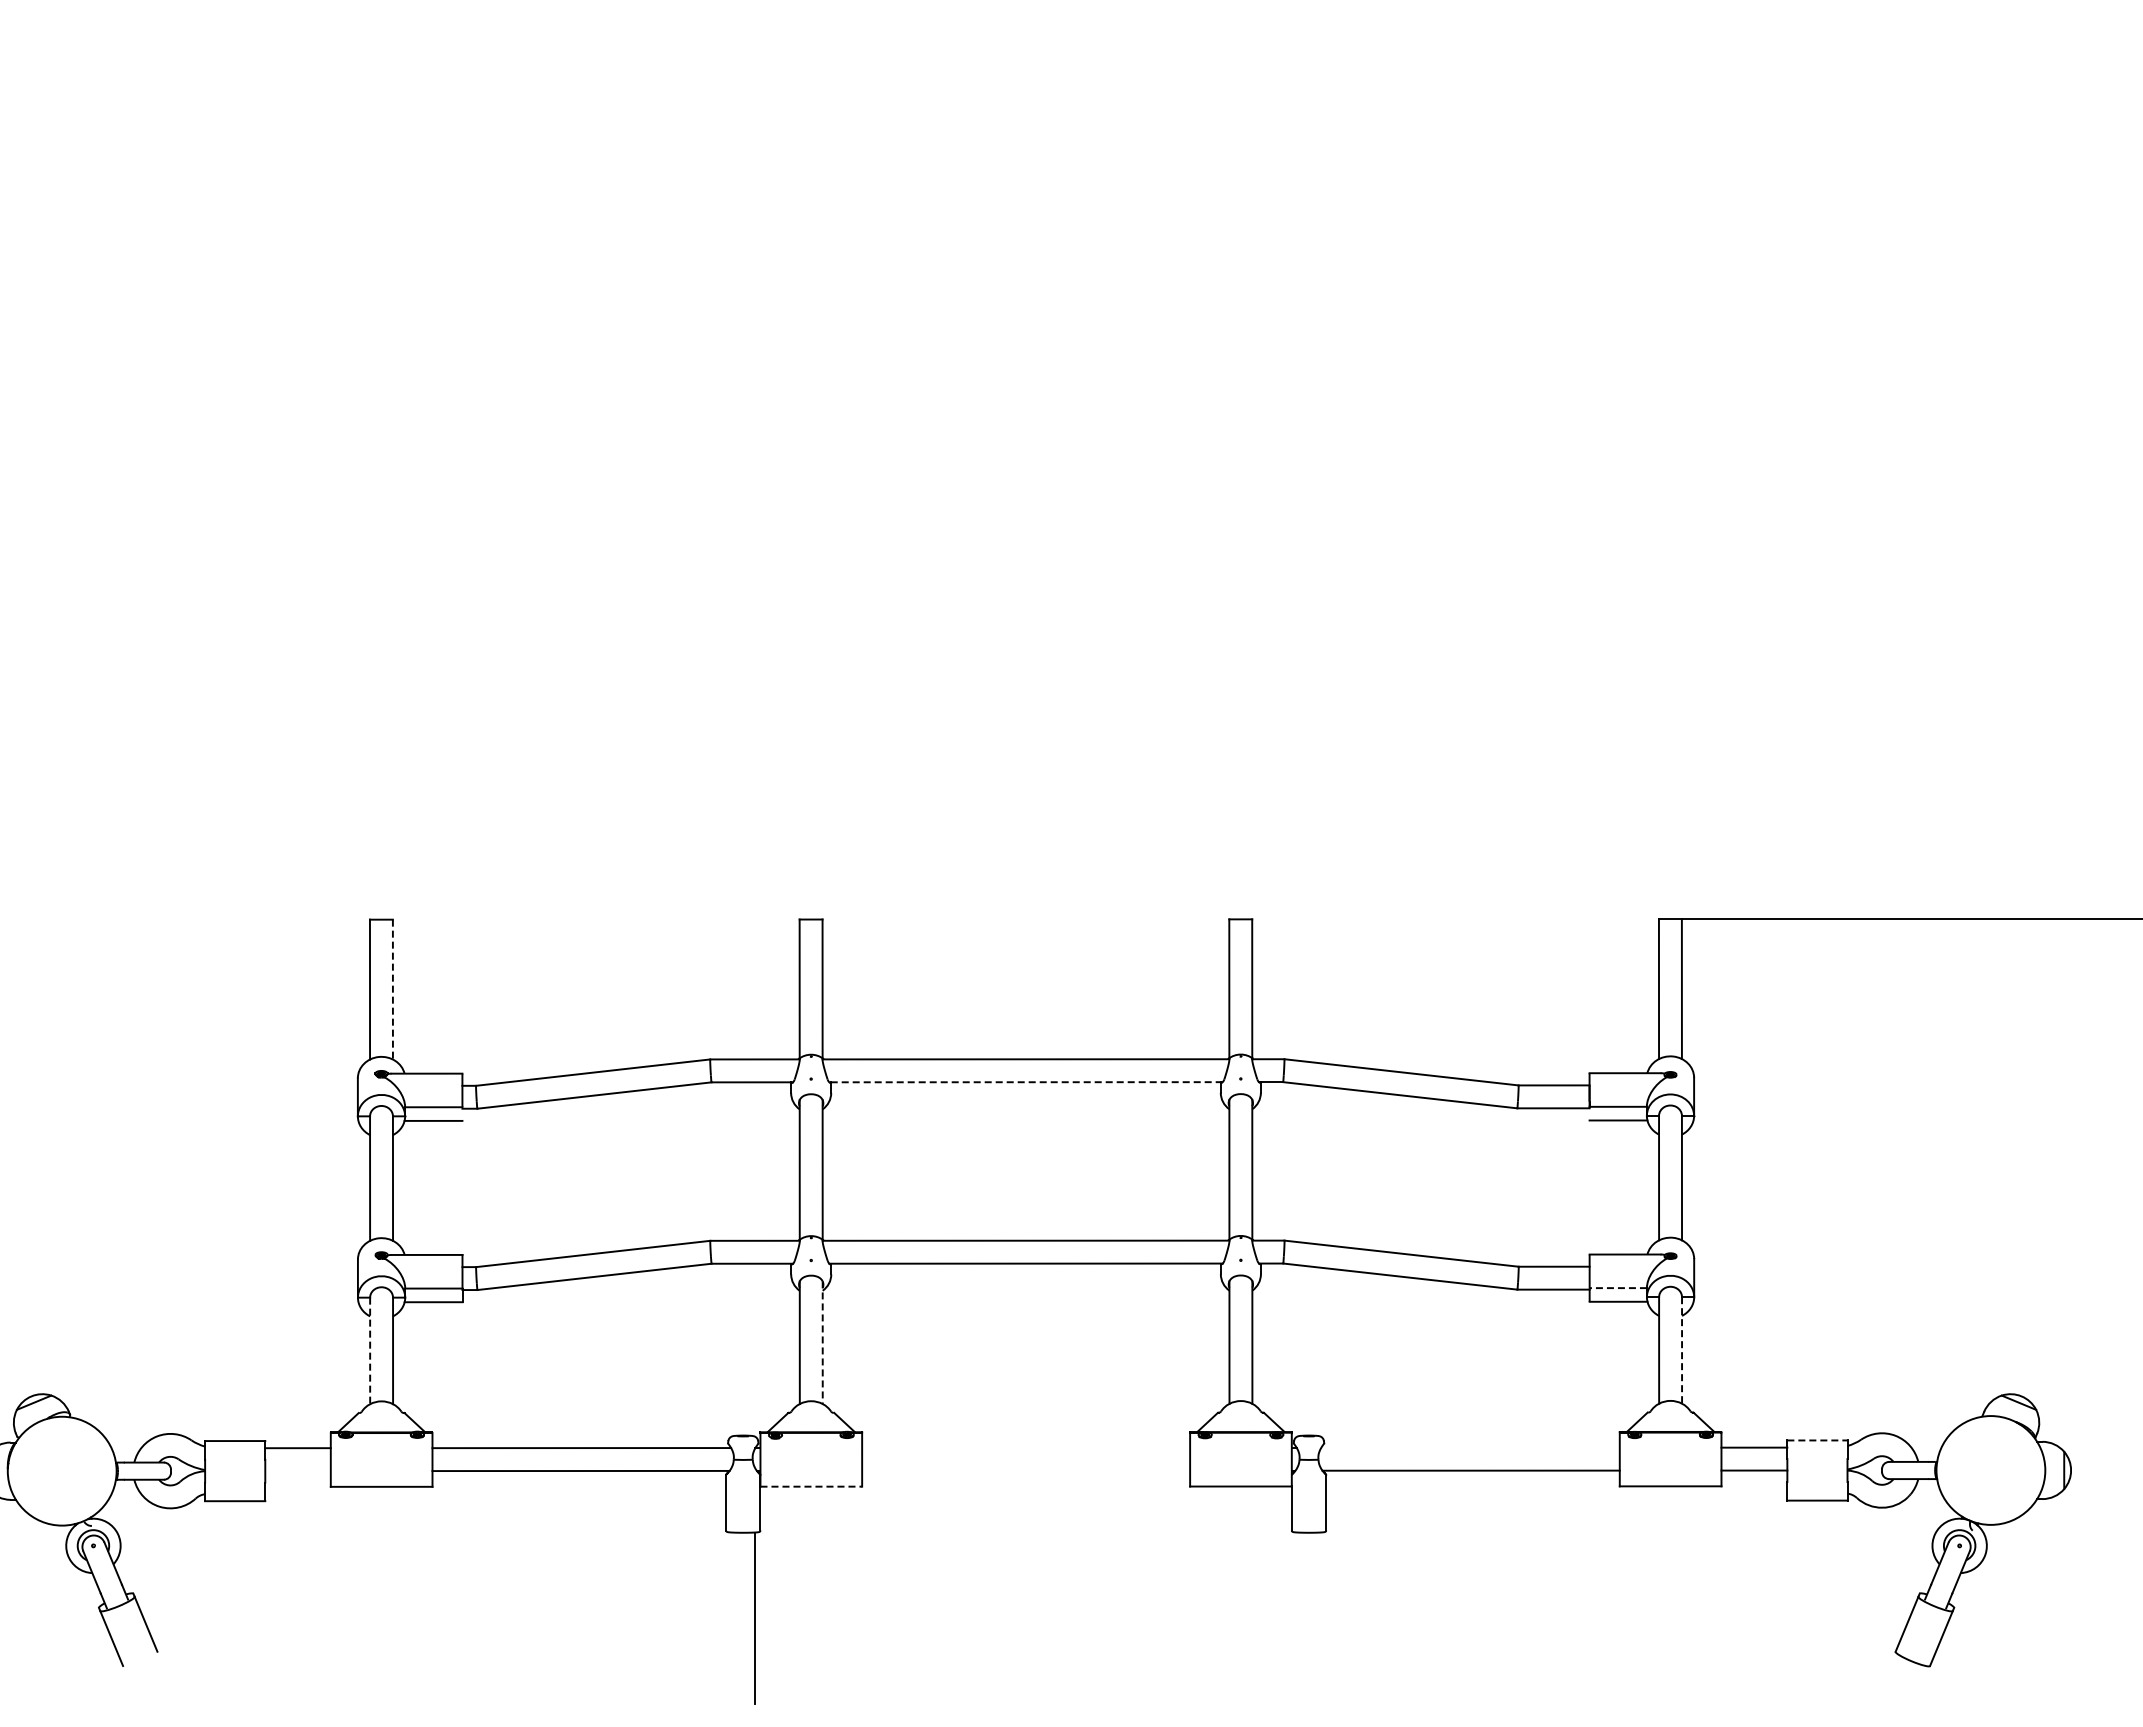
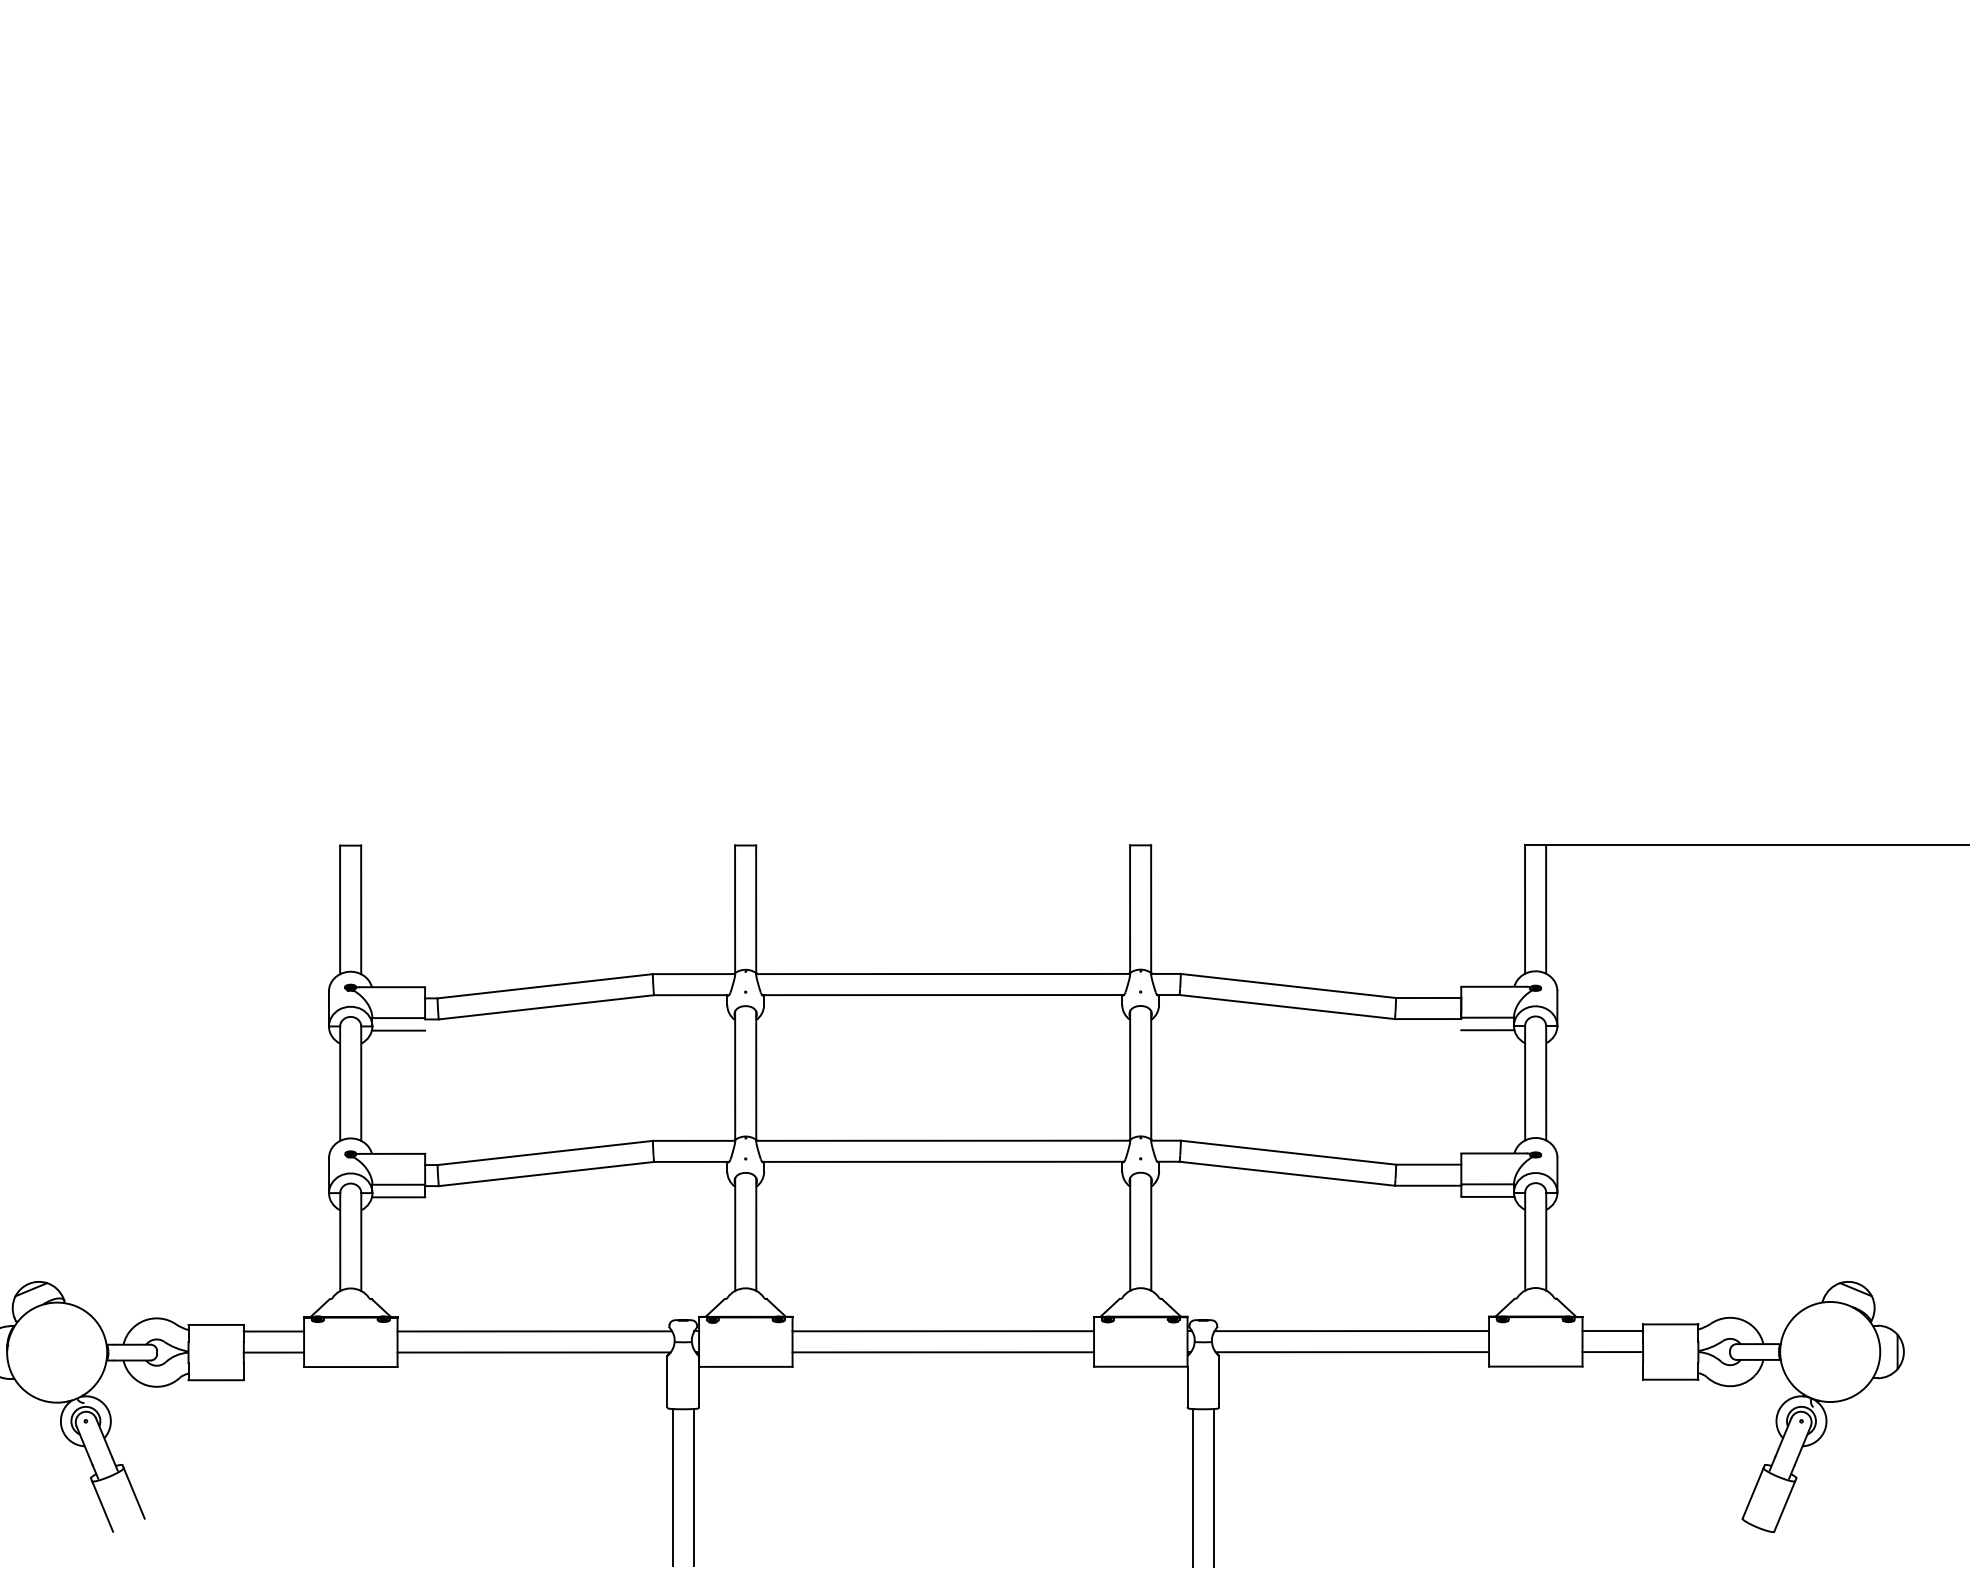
line: (392, 989) -> (360, 909), dashed -> solid
line: (1025, 1082) -> (942, 995), dashed -> solid
line: (1618, 1288) -> (1487, 1184), dashed -> solid
line: (822, 1343) -> (756, 1235), dashed -> solid
line: (1682, 1350) -> (1546, 1241), dashed -> solid
line: (370, 1351) -> (340, 1242), dashed -> solid
line: (1817, 1440) -> (1670, 1324), dashed -> solid
line: (1026, 1447) -> (943, 1330), added
line: (1470, 1447) -> (1351, 1330), added
line: (1026, 1470) -> (943, 1352), added
line: (297, 1471) -> (273, 1352), added
line: (811, 1486) -> (745, 1366), dashed -> solid
line: (731, 1617) -> (672, 1487), added
line: (1297, 1617) -> (1192, 1487), added
line: (1320, 1617) -> (1213, 1487), added

